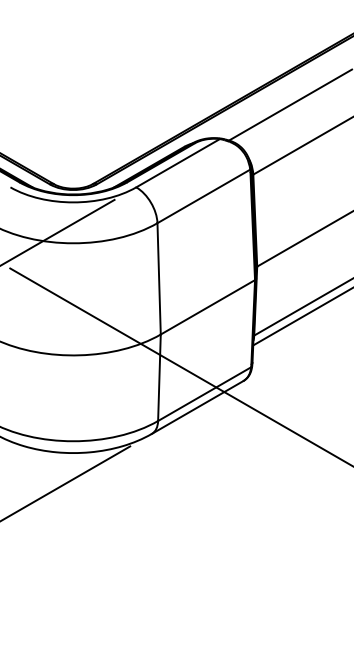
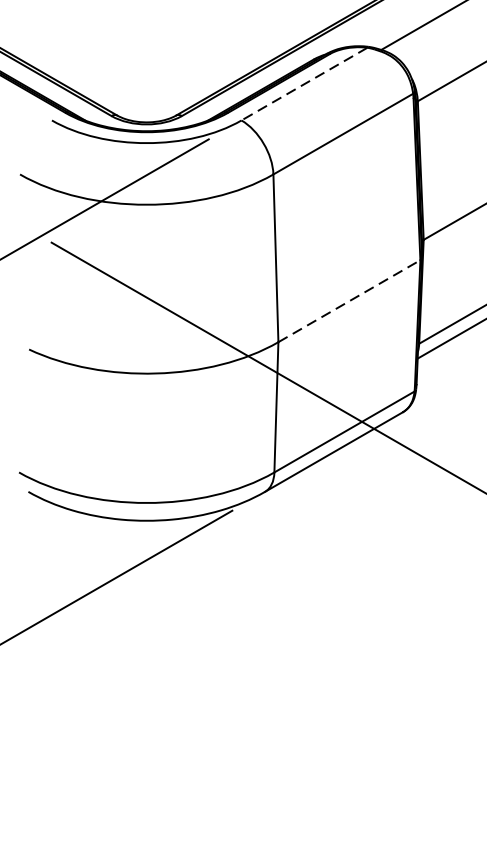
line: (177, 163) -> (303, 84), solid -> dashed
line: (208, 307) -> (350, 301), solid -> dashed

